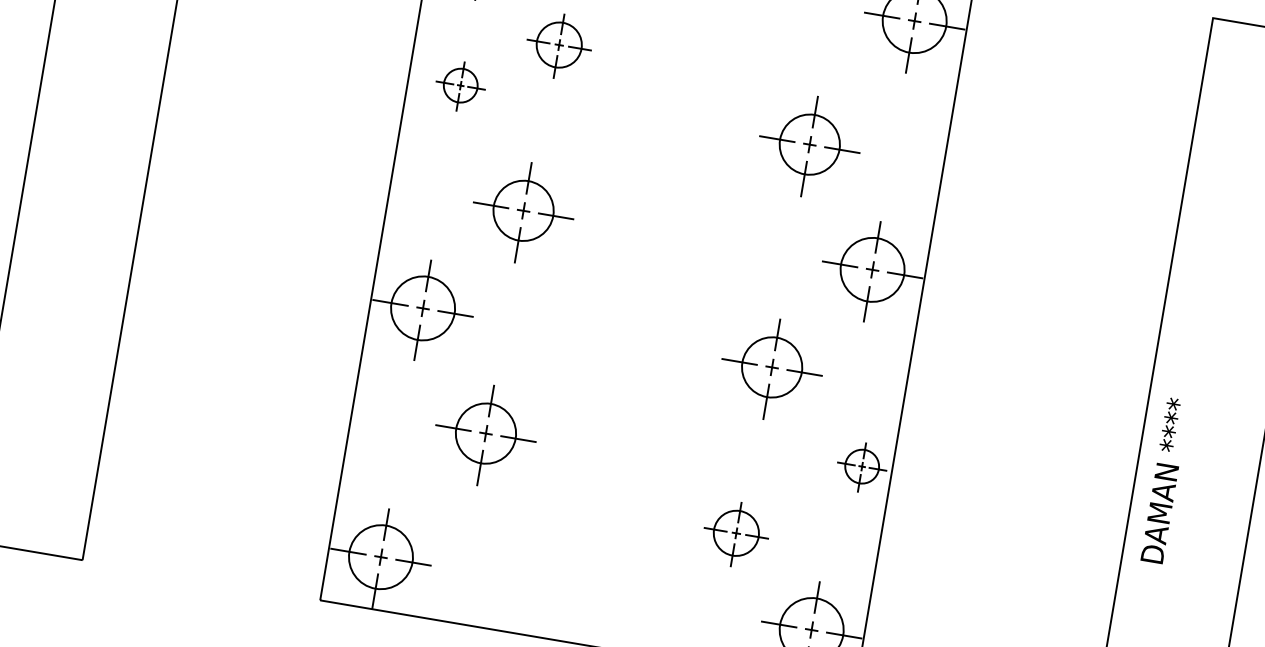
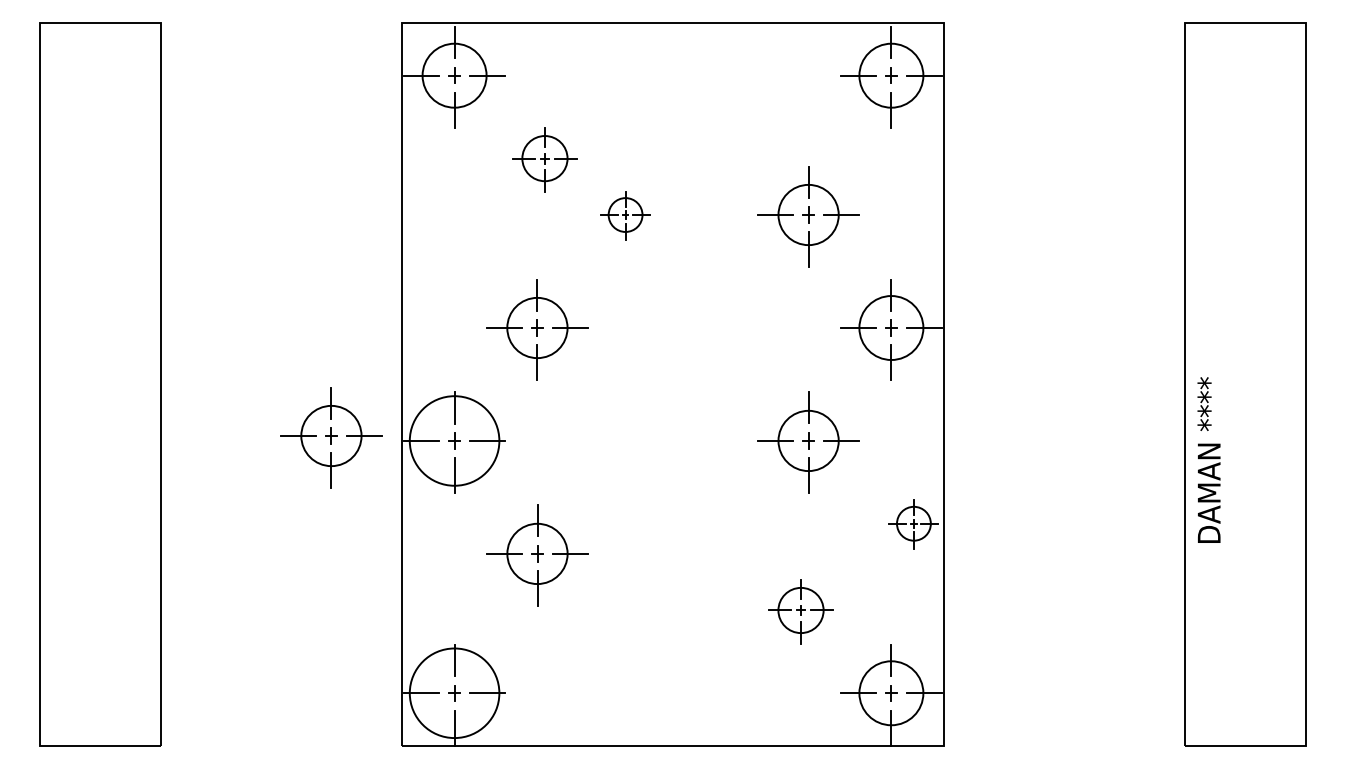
part: (460, 86) -> (625, 215), moved
part: (302, 284) -> (331, 437), added
circle: (423, 307) -> (454, 440), size x1.4
text: (1164, 480) -> (1208, 459), moved
circle: (380, 557) -> (454, 693), size x1.4

